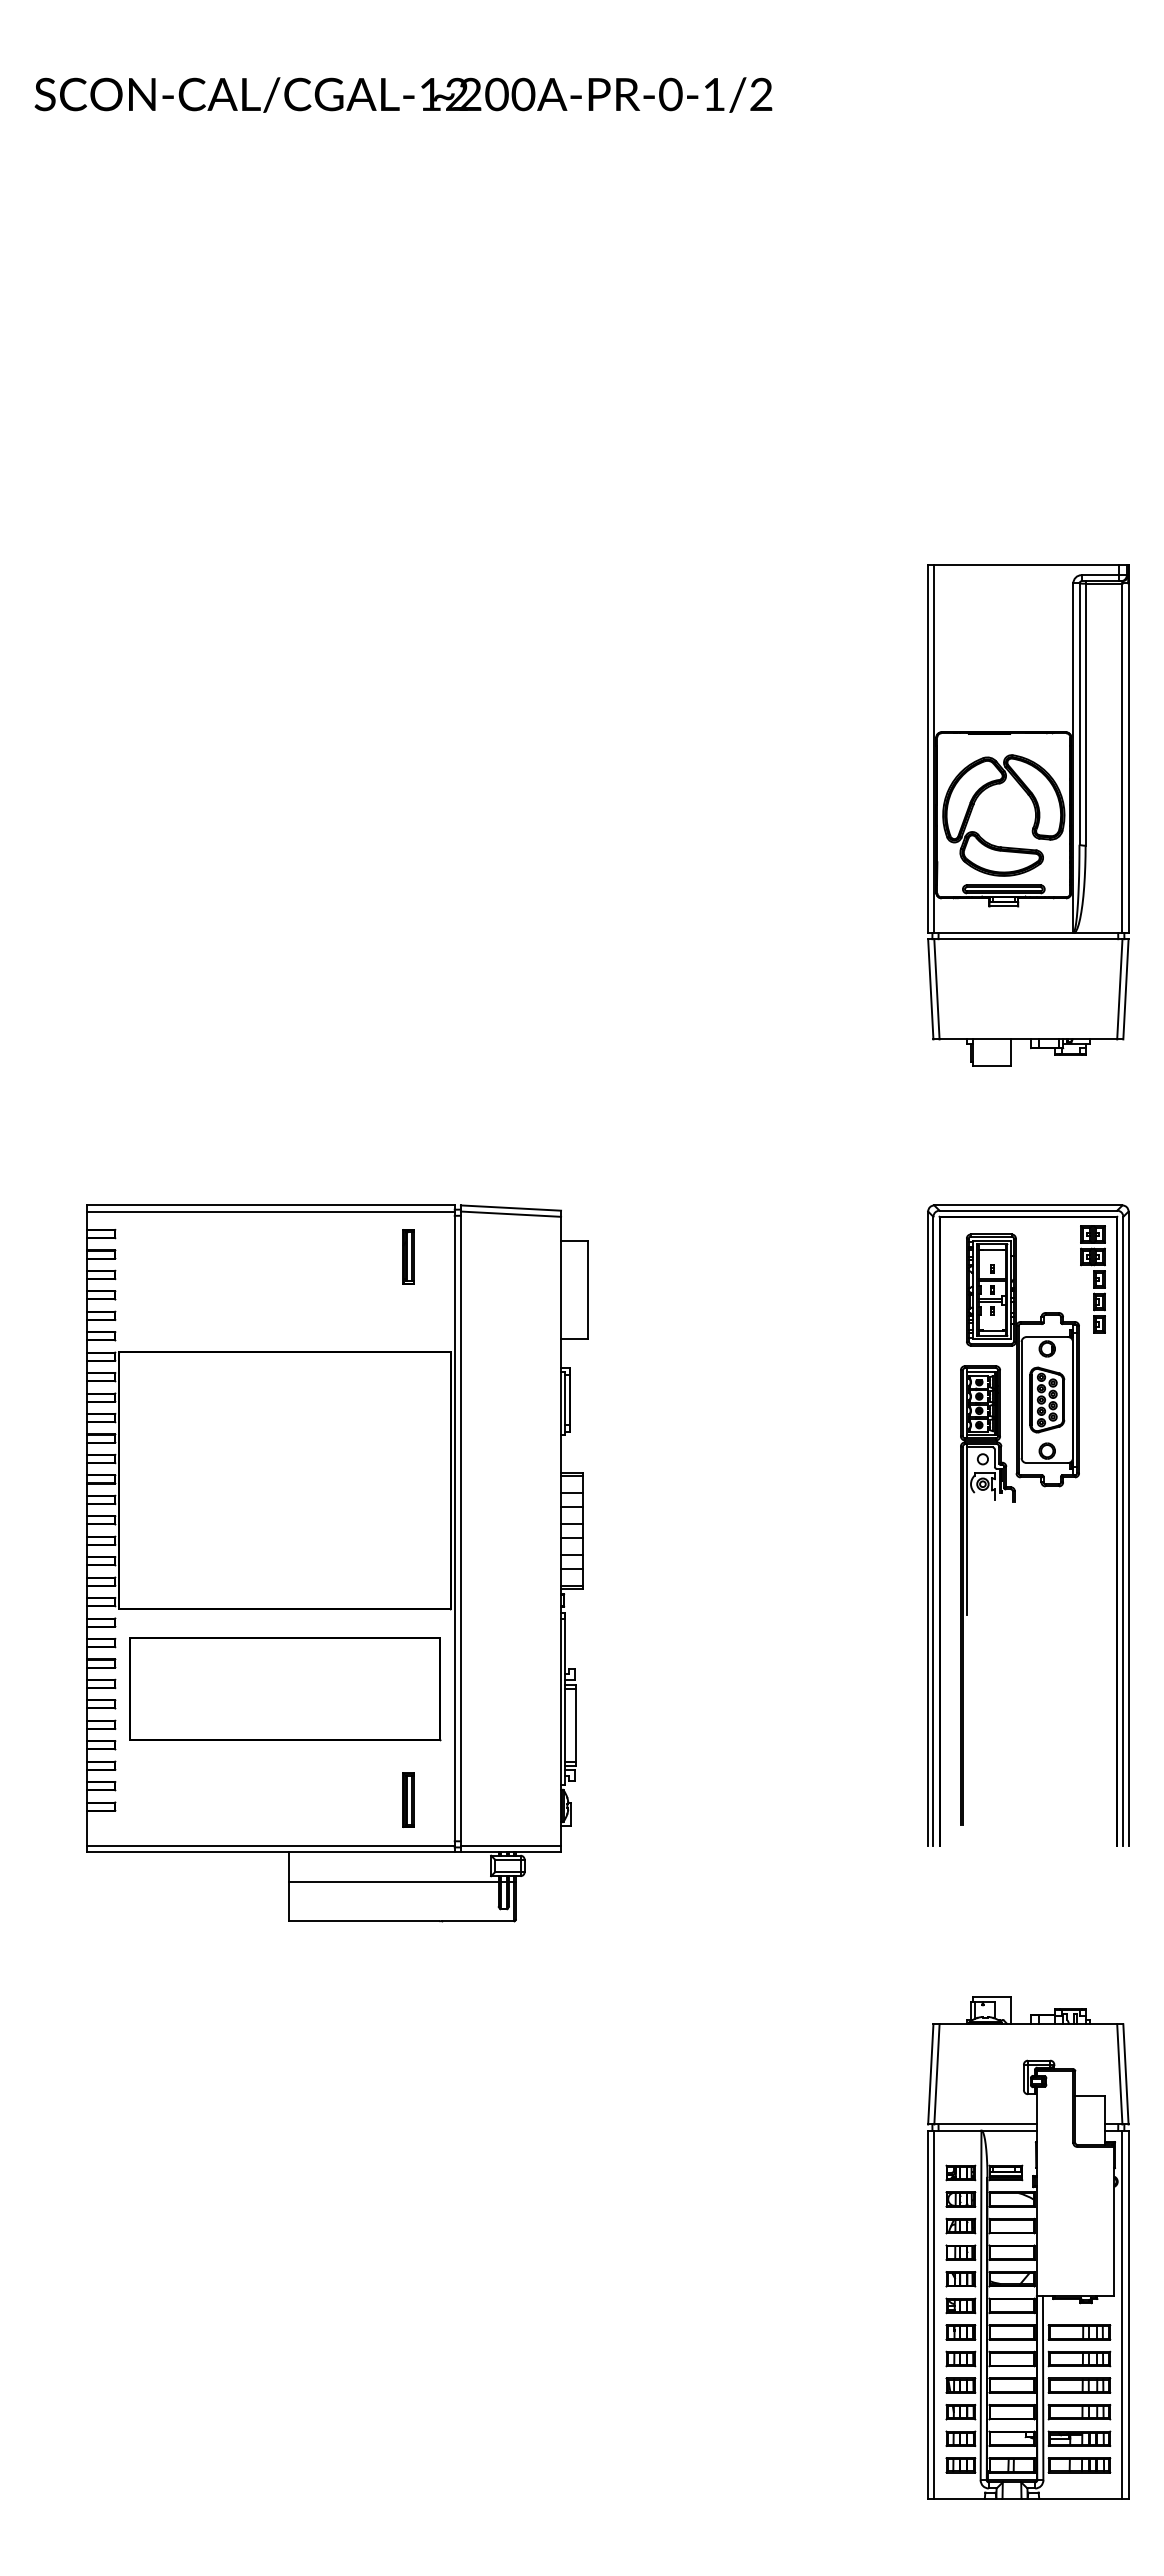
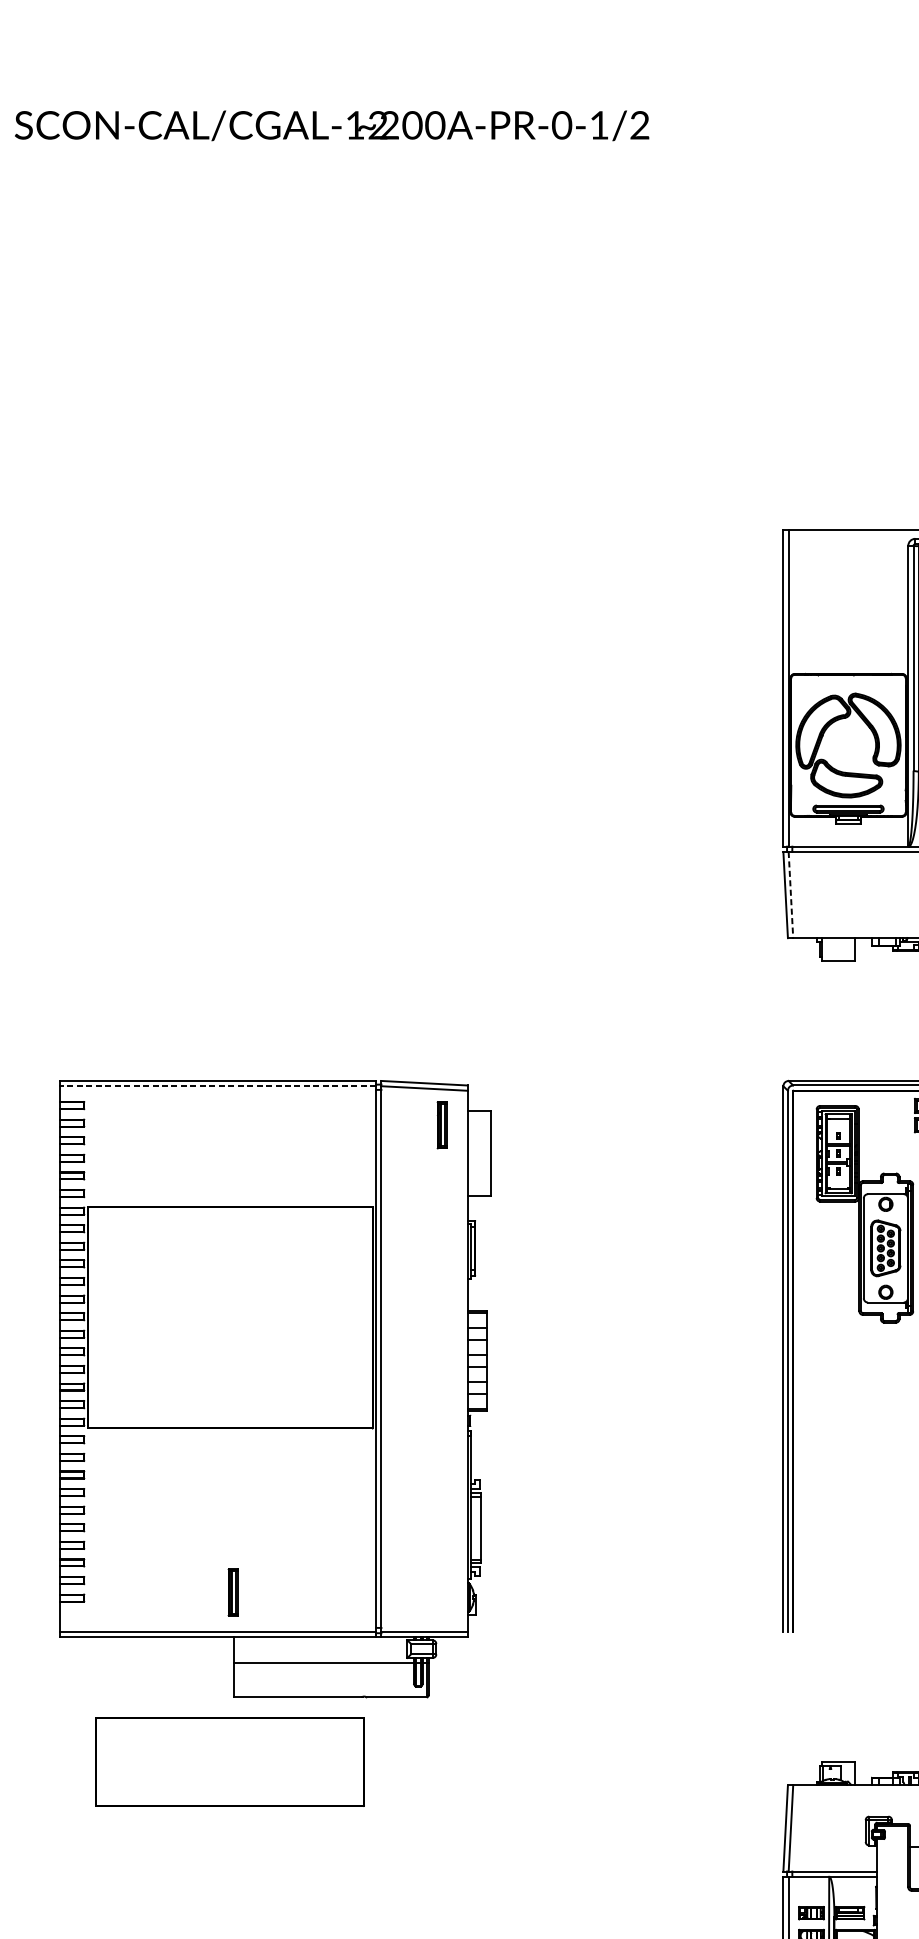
line: (936, 989) -> (790, 895), solid -> dashed
line: (270, 1211) -> (217, 1086), solid -> dashed
part: (408, 1256) -> (442, 1124), moved
part: (967, 1595) -> (817, 1416), removed
part: (285, 1689) -> (230, 1762), moved
part: (408, 1799) -> (233, 1591), moved

